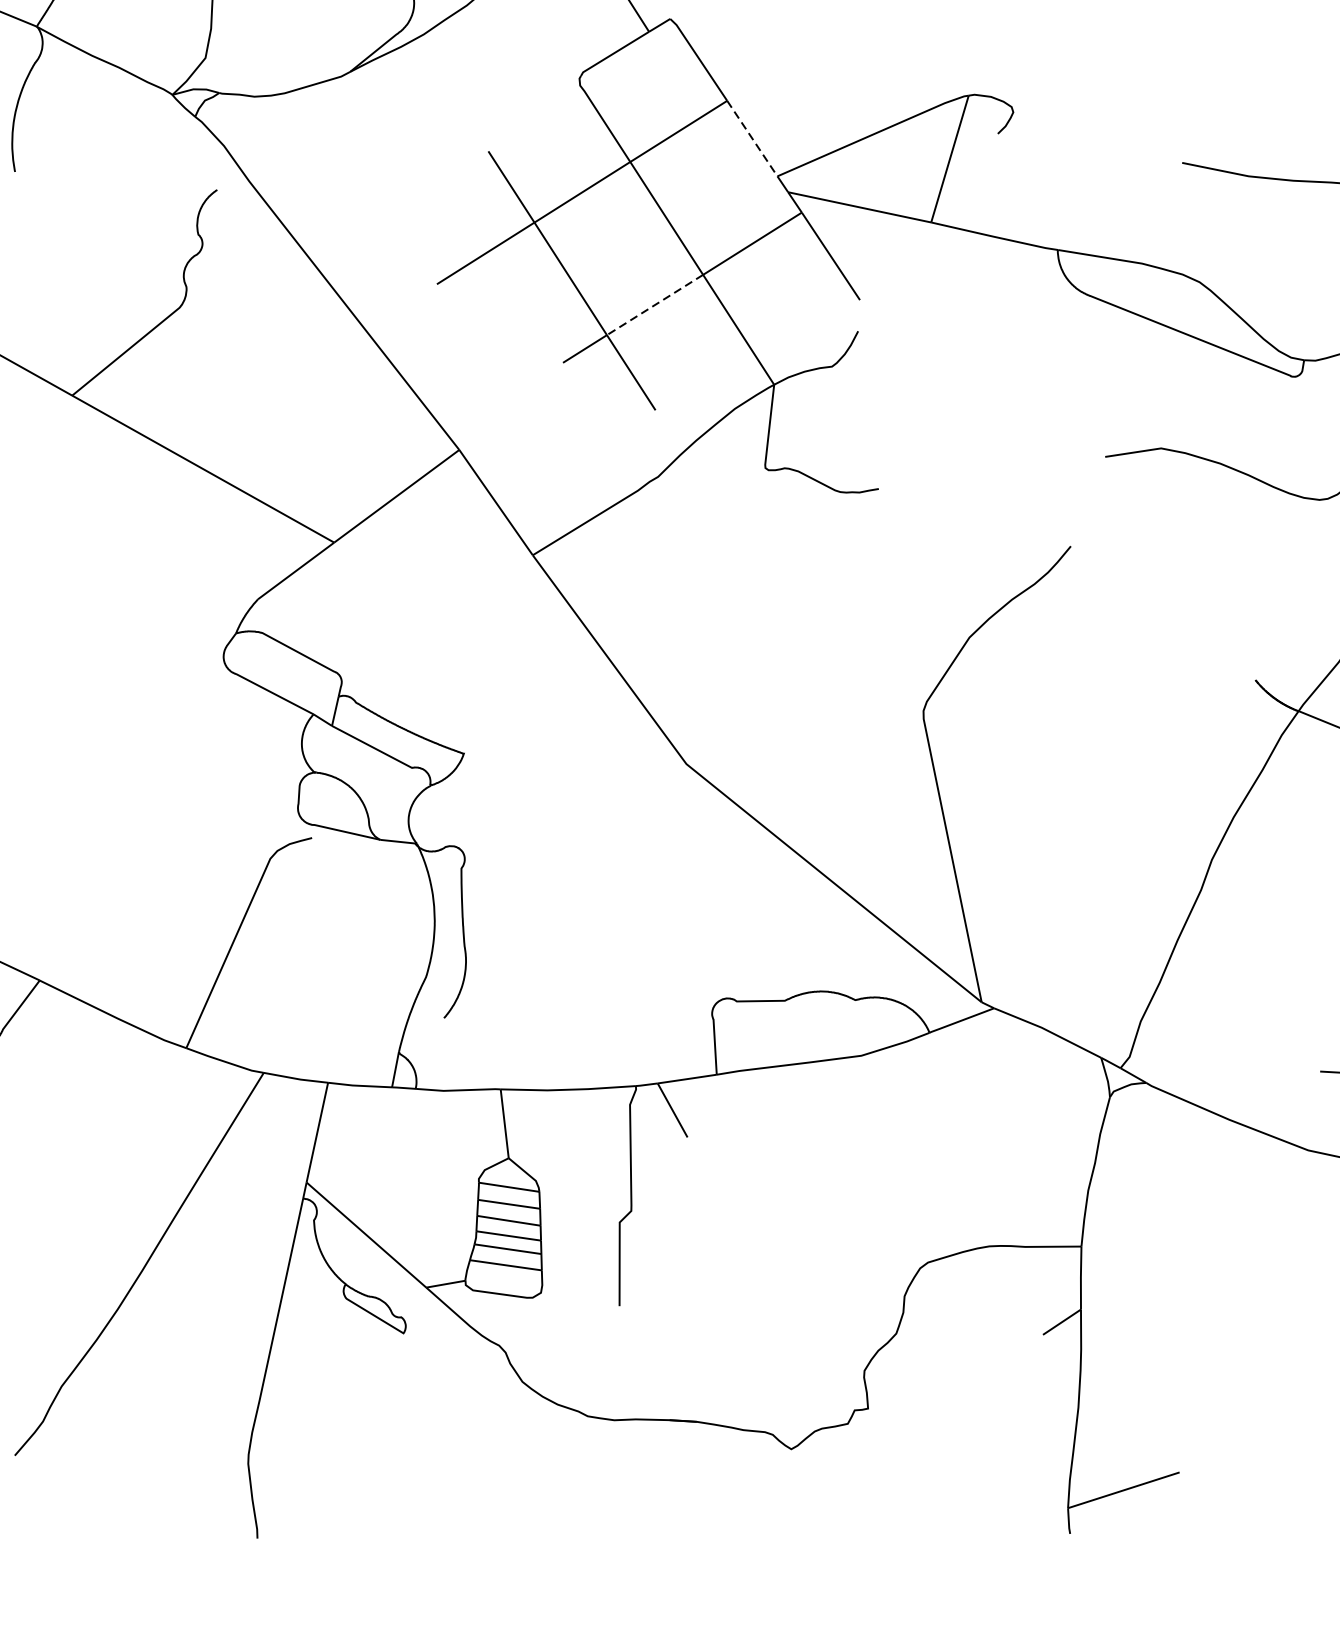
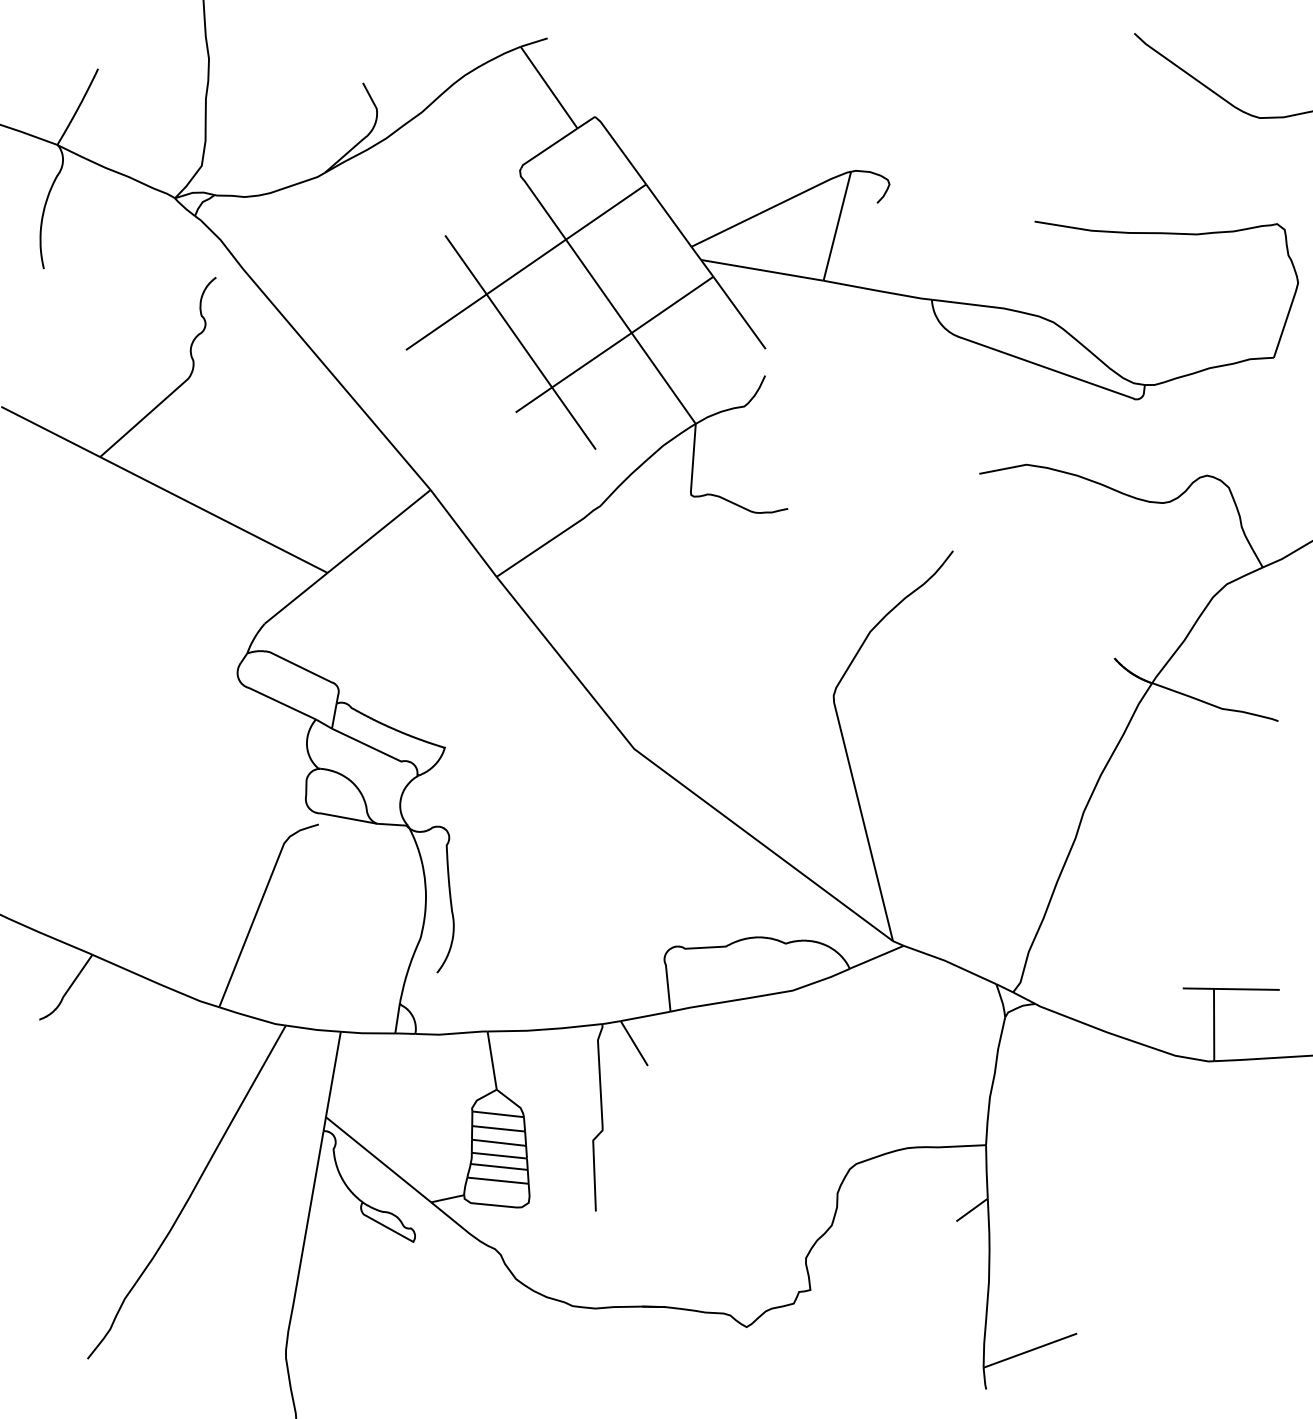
line: (751, 138) -> (668, 215), dashed -> solid
line: (654, 305) -> (591, 360), dashed -> solid

